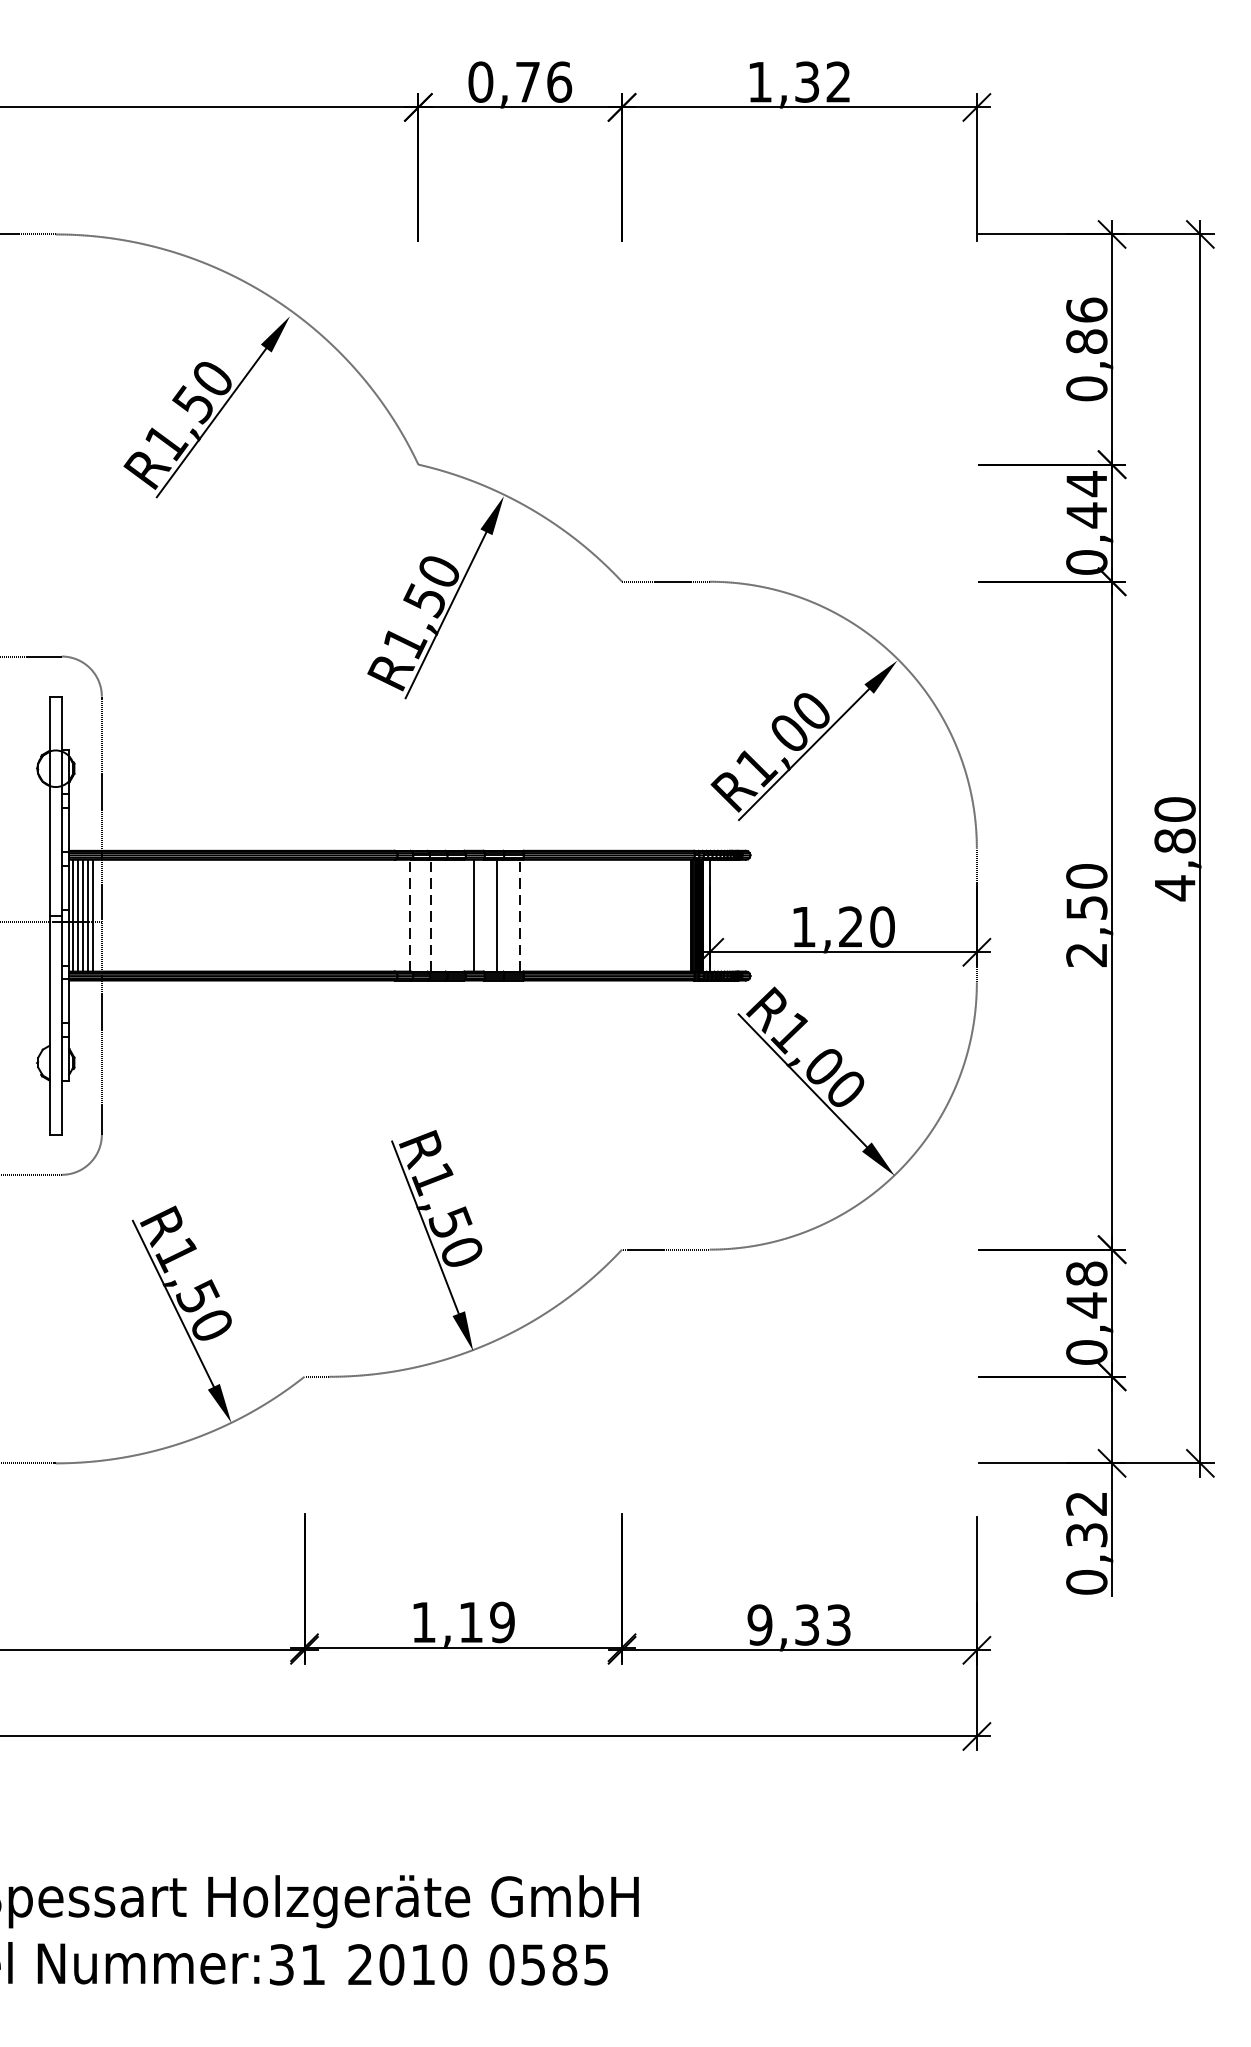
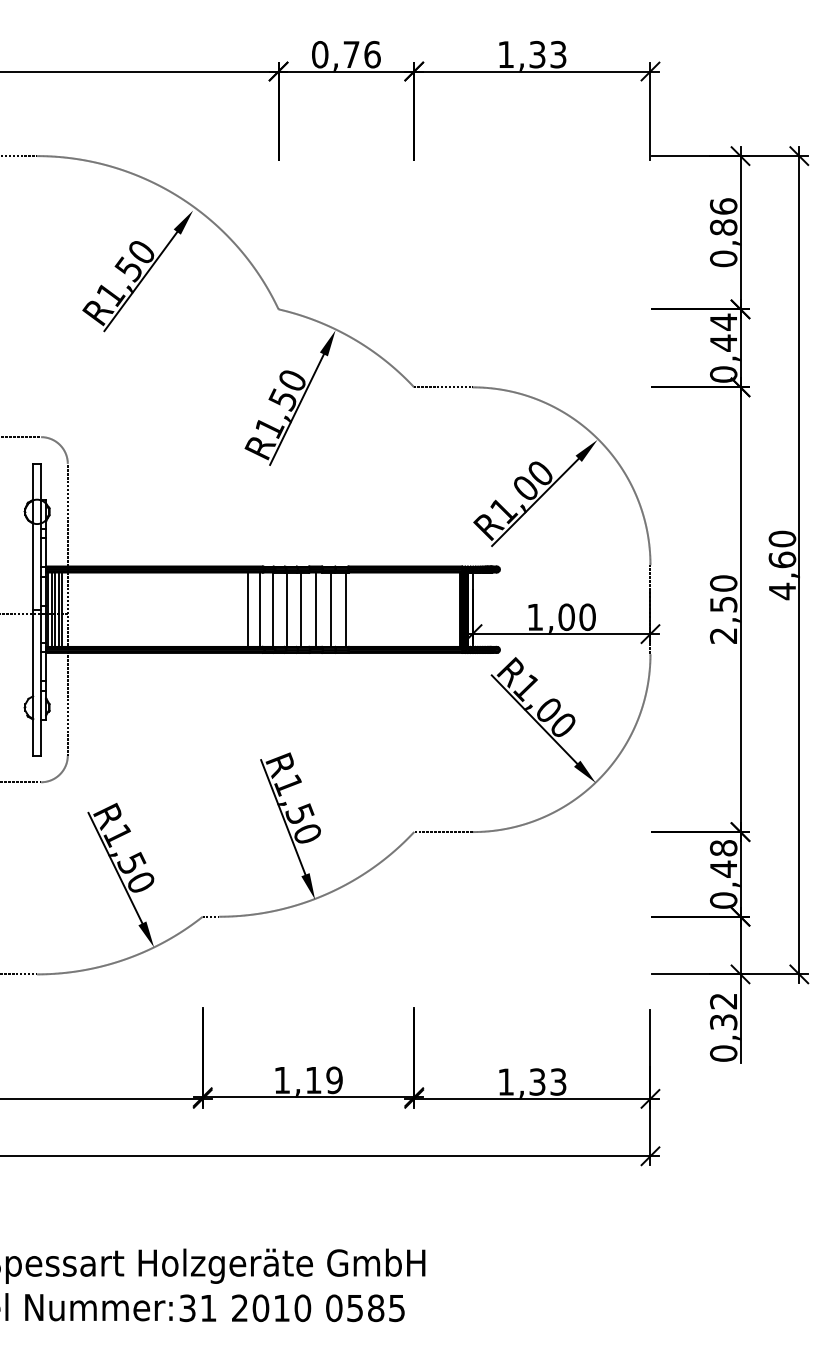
text: (838, 81) -> (558, 54), 1,32 -> 1,33
text: (1175, 840) -> (782, 559), 4,80 -> 4,60
line: (371, 915) -> (247, 609), added
line: (389, 915) -> (259, 609), added
line: (410, 915) -> (273, 609), dashed -> solid
line: (430, 915) -> (286, 609), dashed -> solid
line: (452, 915) -> (301, 609), added
line: (520, 915) -> (346, 609), dashed -> solid
text: (850, 927) -> (566, 617), 1,20 -> 1,00
text: (759, 1624) -> (505, 1081), 9,33 -> 1,33

